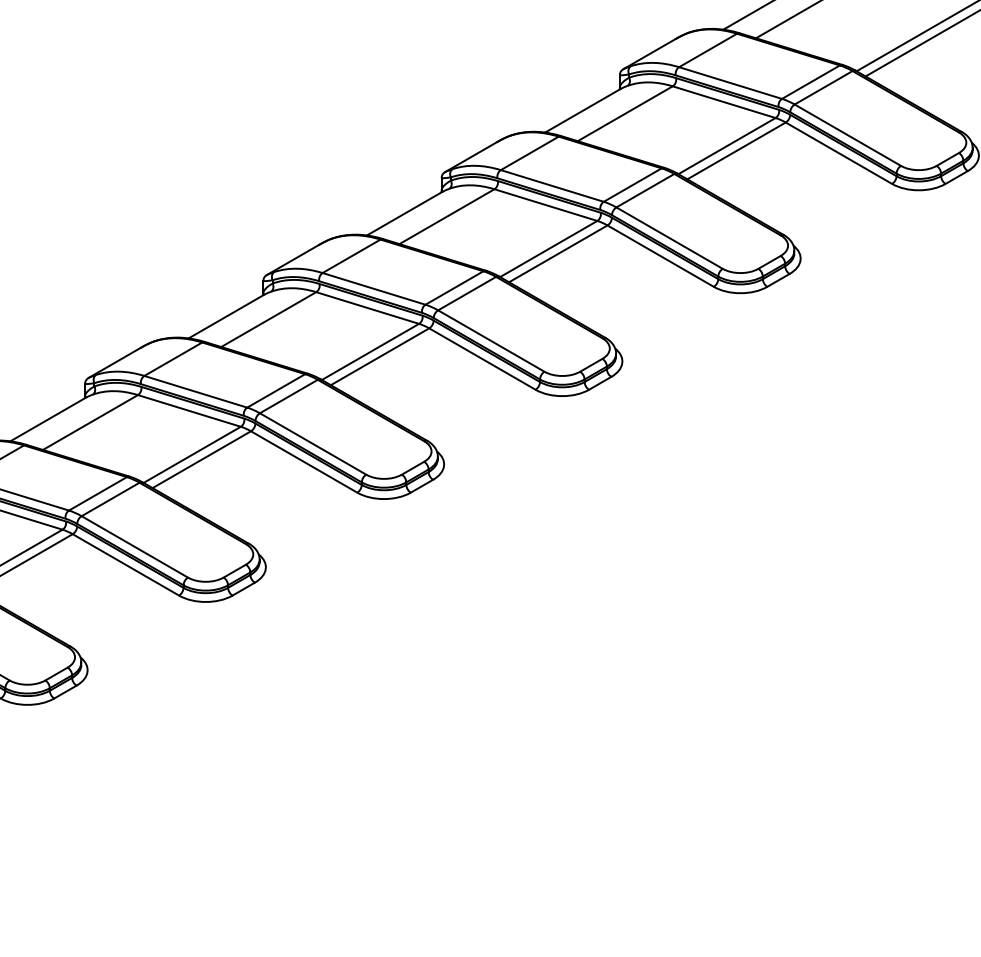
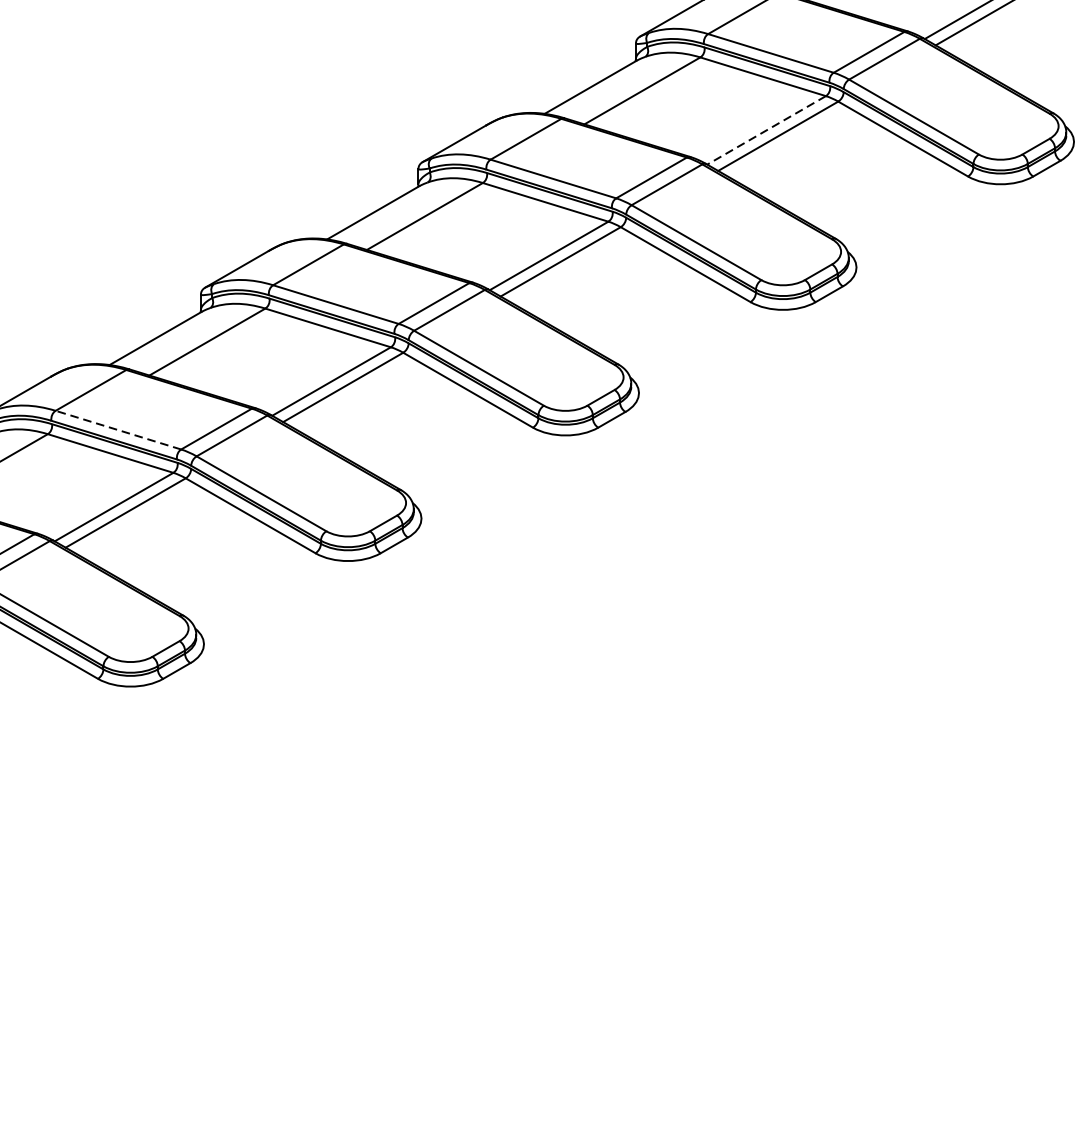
line: (726, 146) -> (765, 130), solid -> dashed
line: (195, 391) -> (118, 429), solid -> dashed

